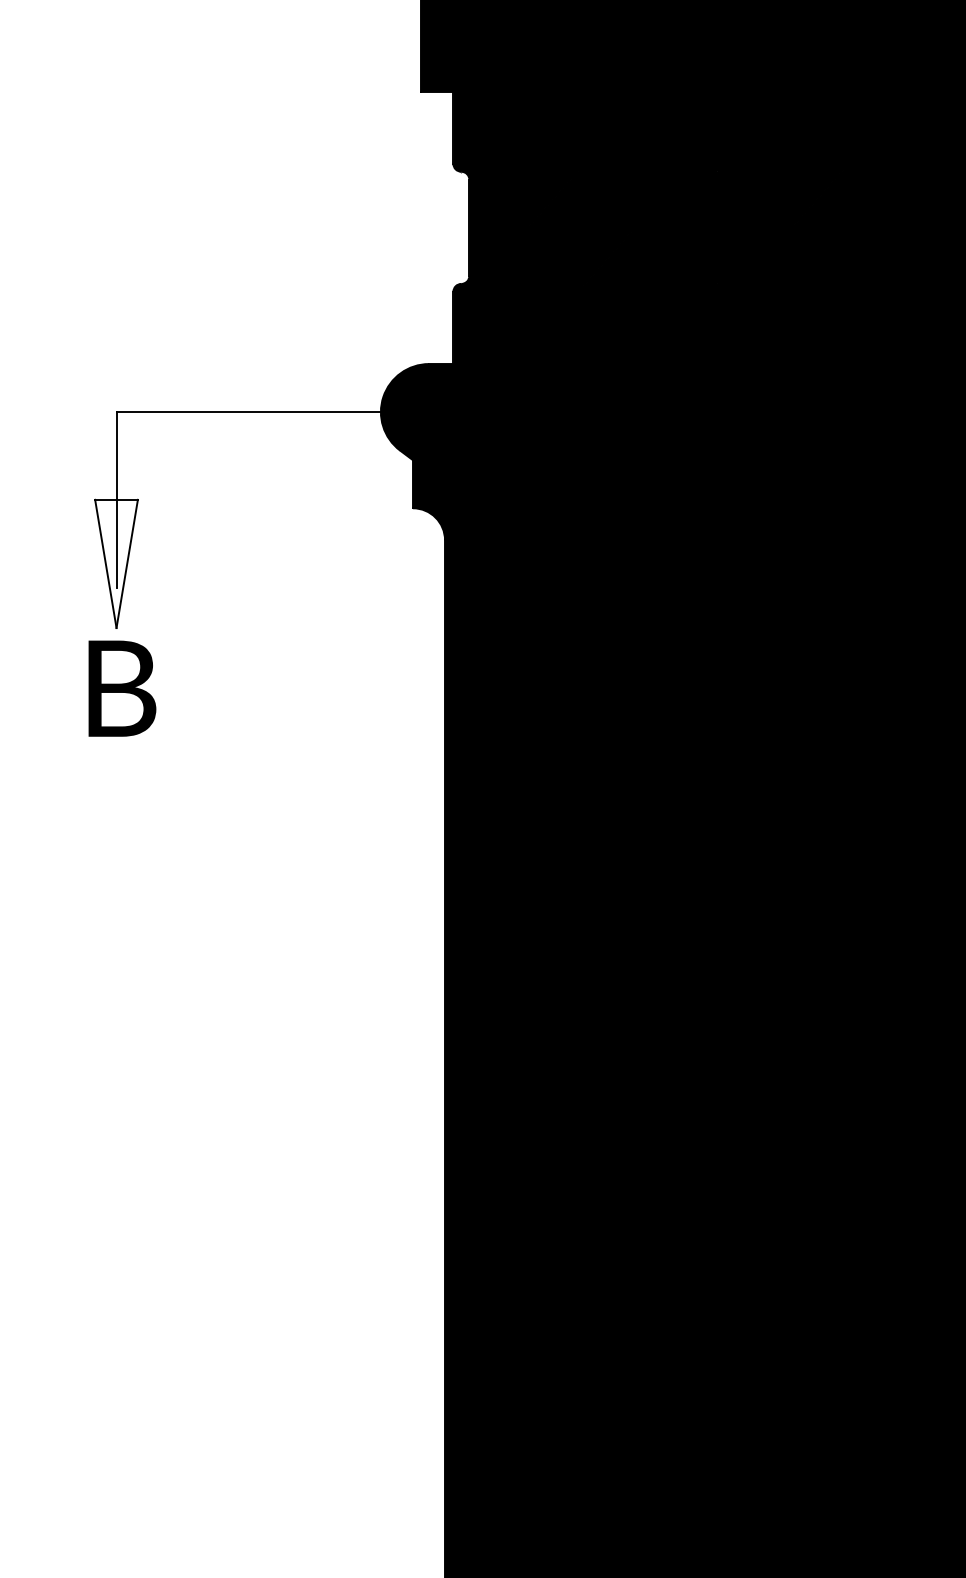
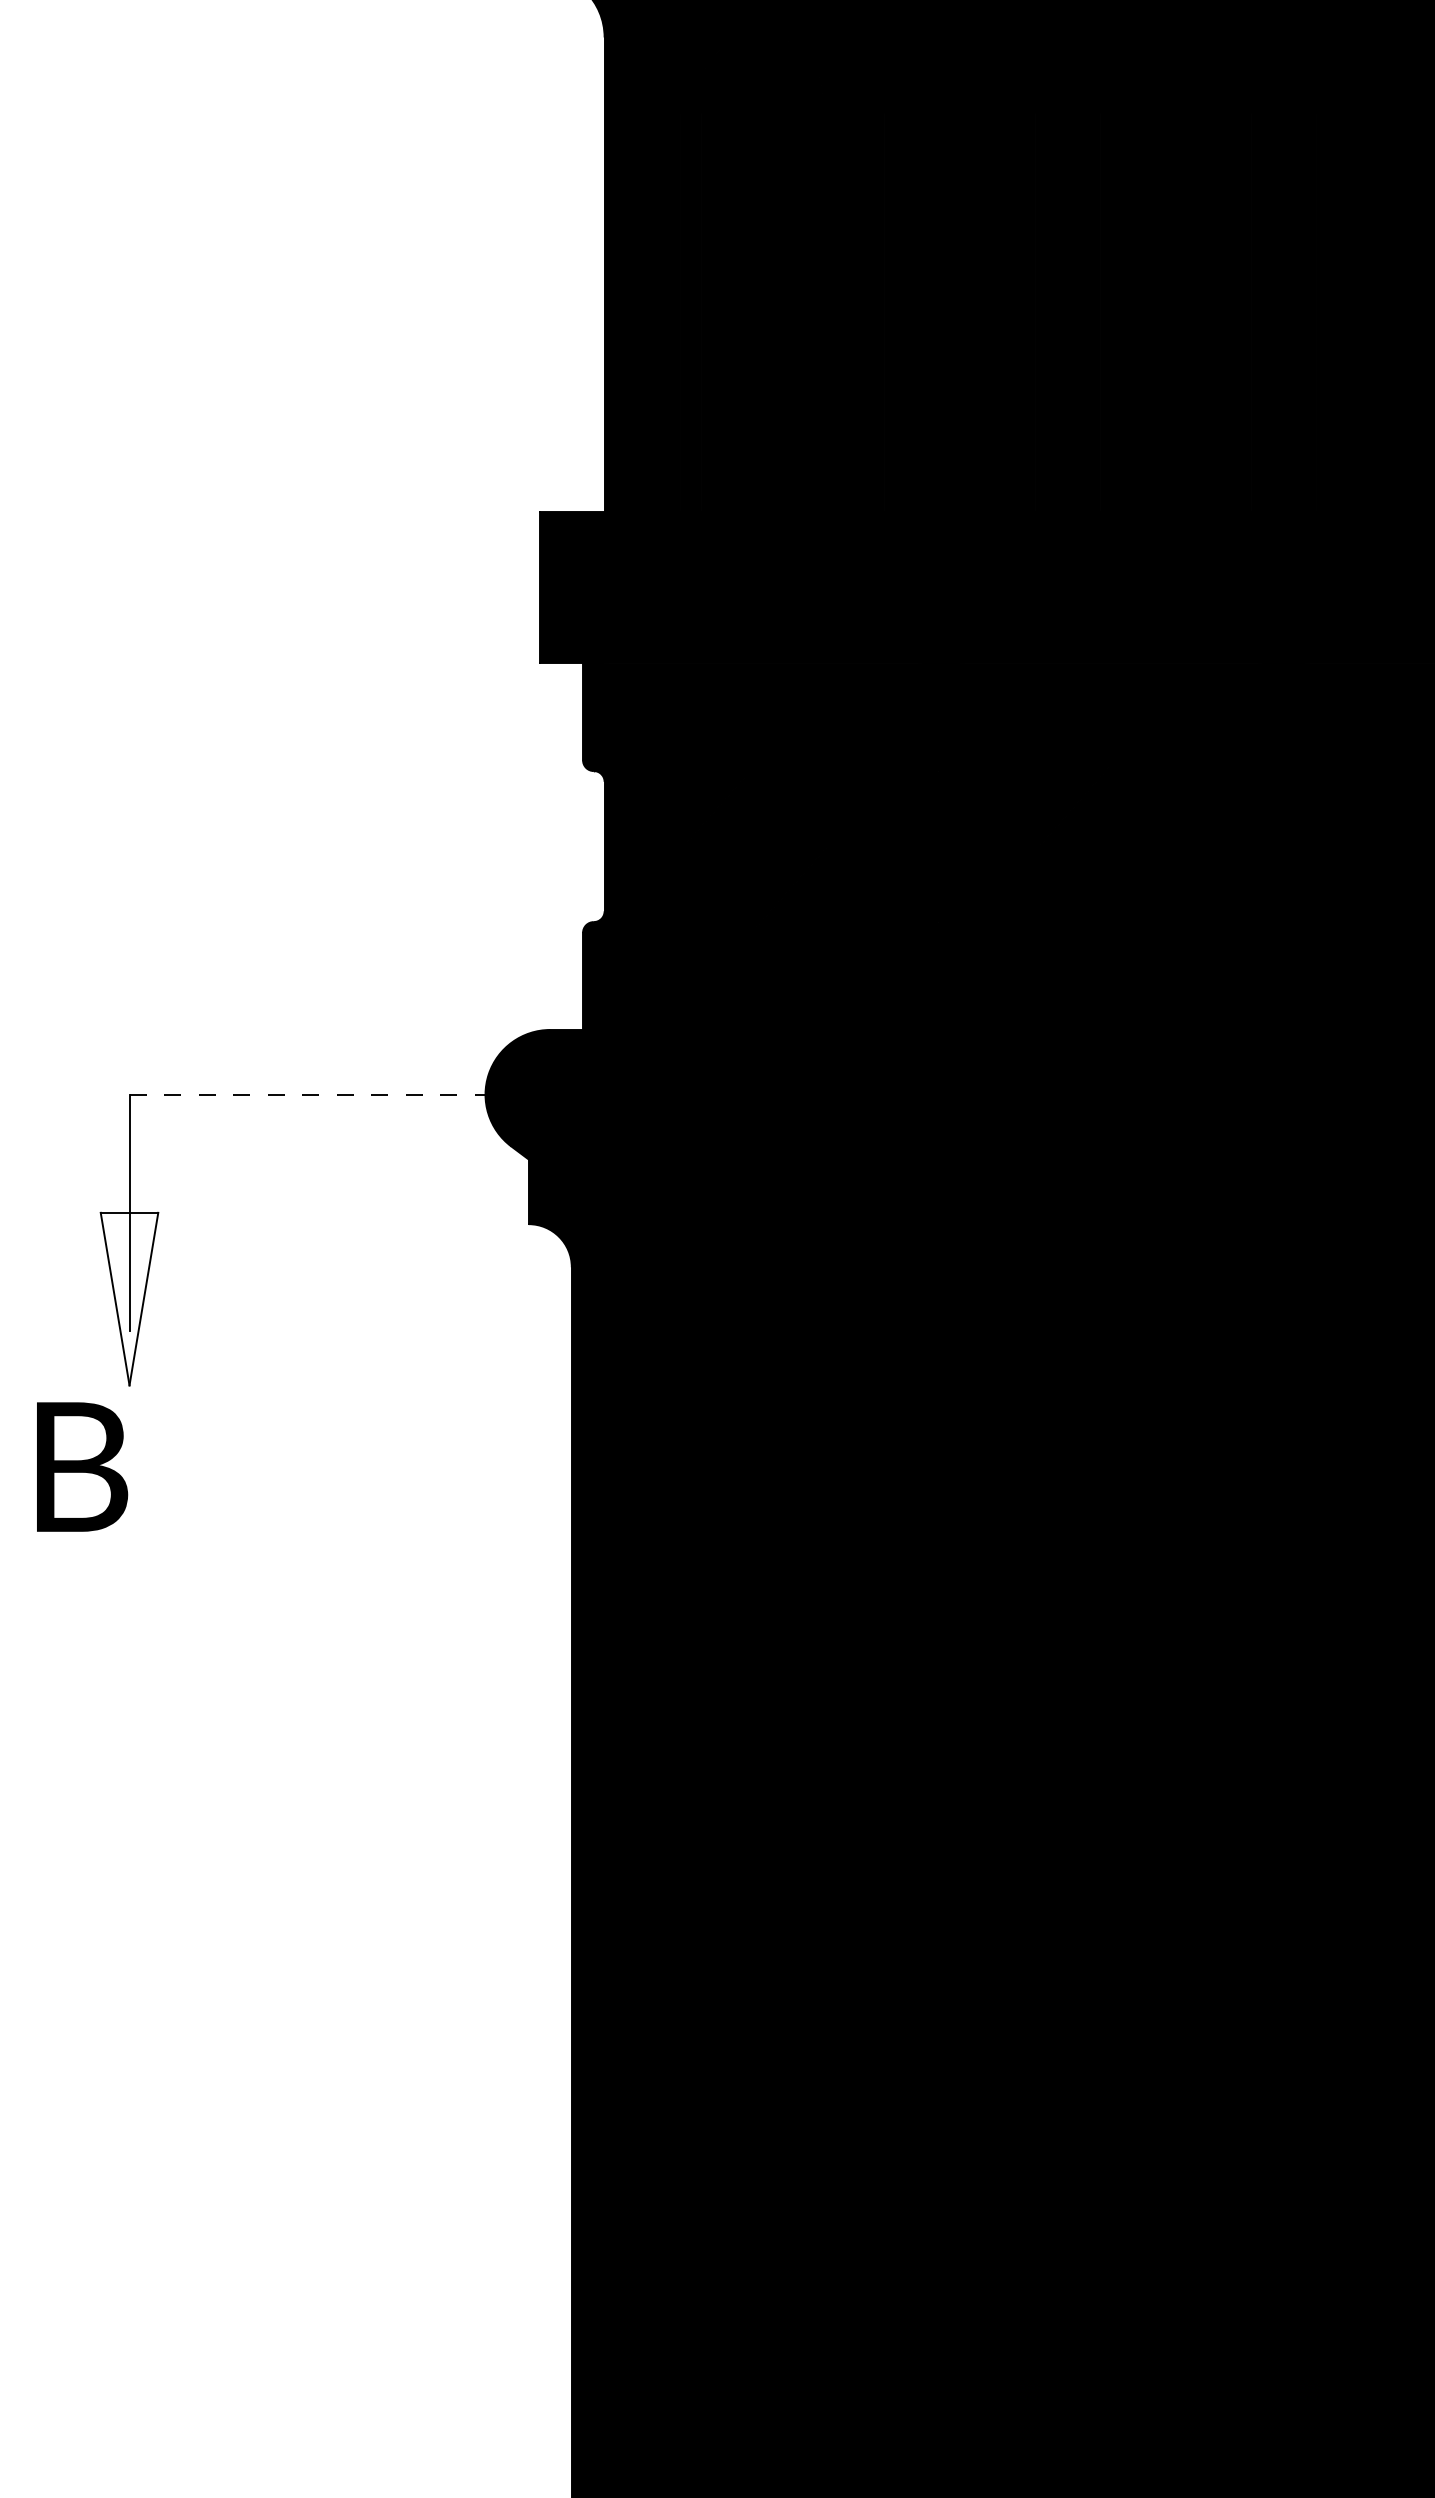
line: (248, 411) -> (307, 1094), solid -> dashed
text: (122, 688) -> (82, 1466), moved

